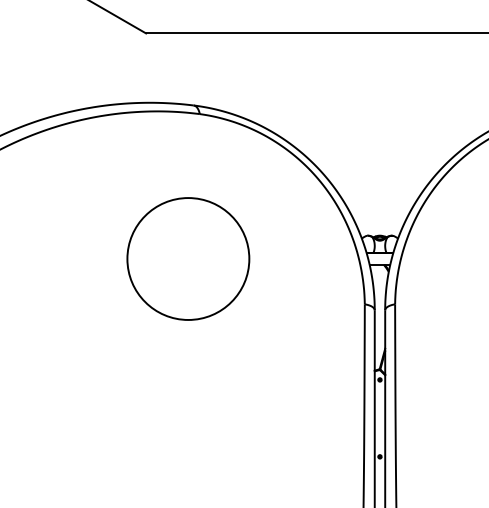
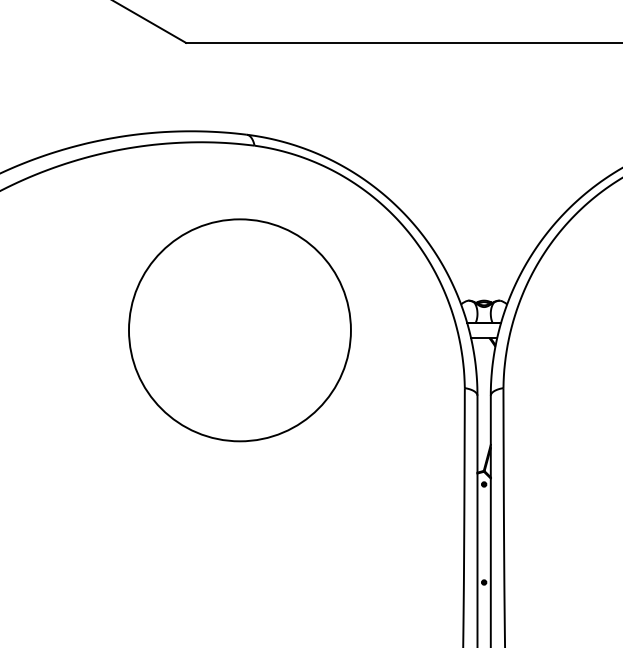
circle: (188, 259) -> (239, 330), size x1.43

